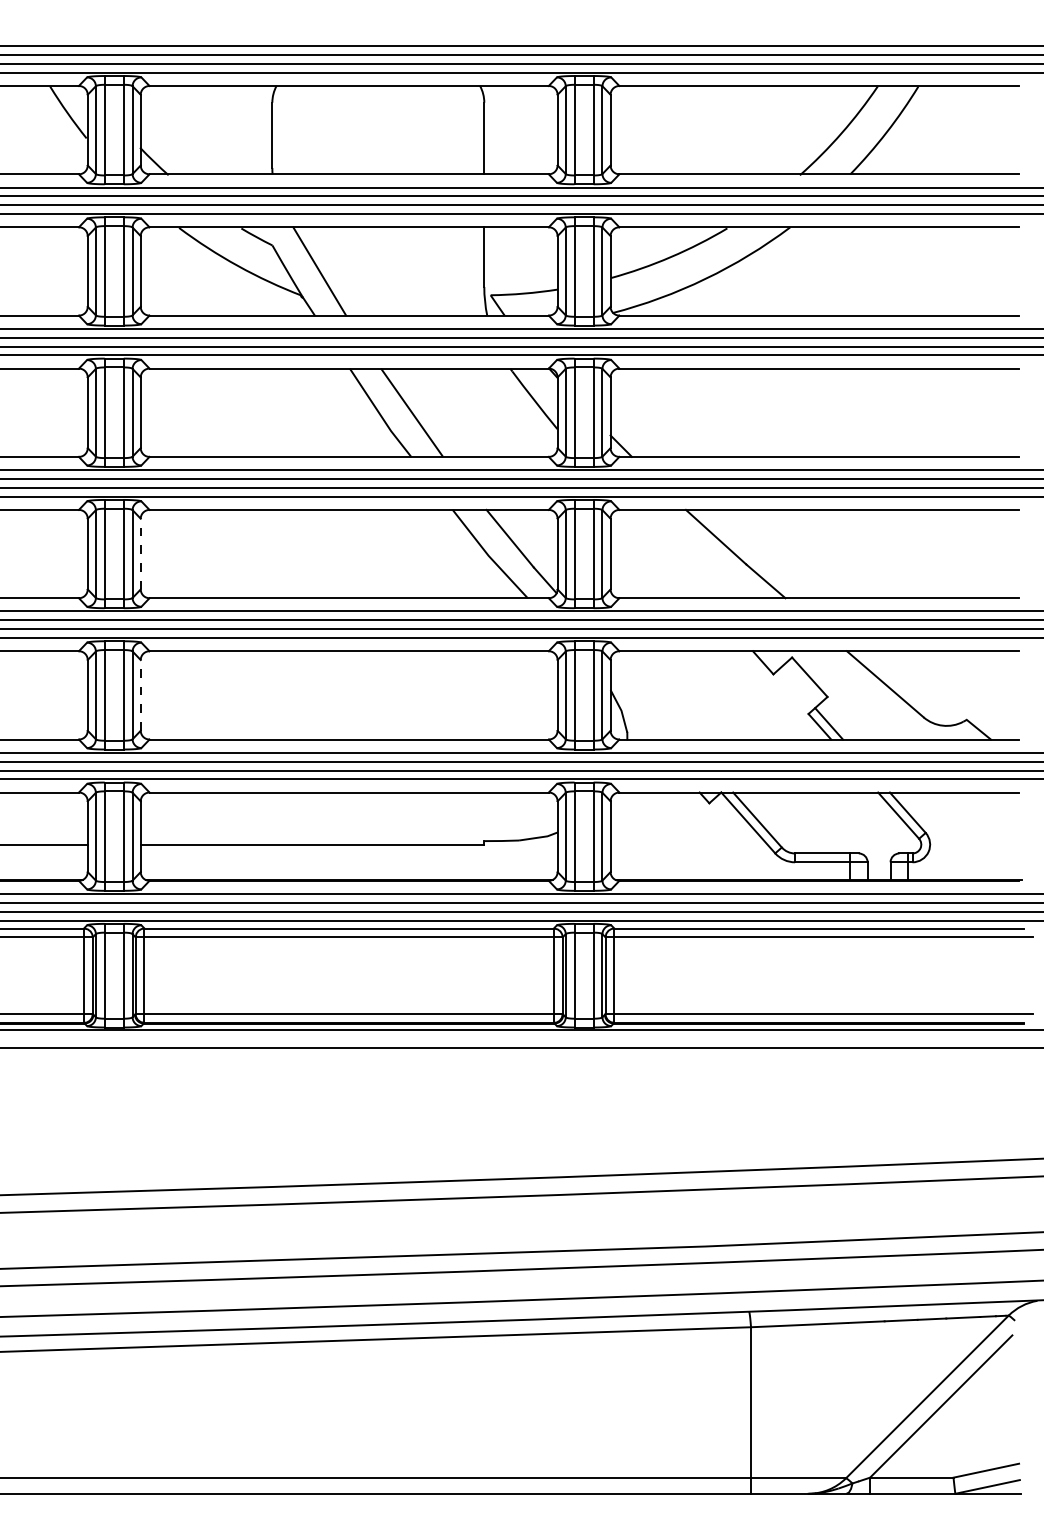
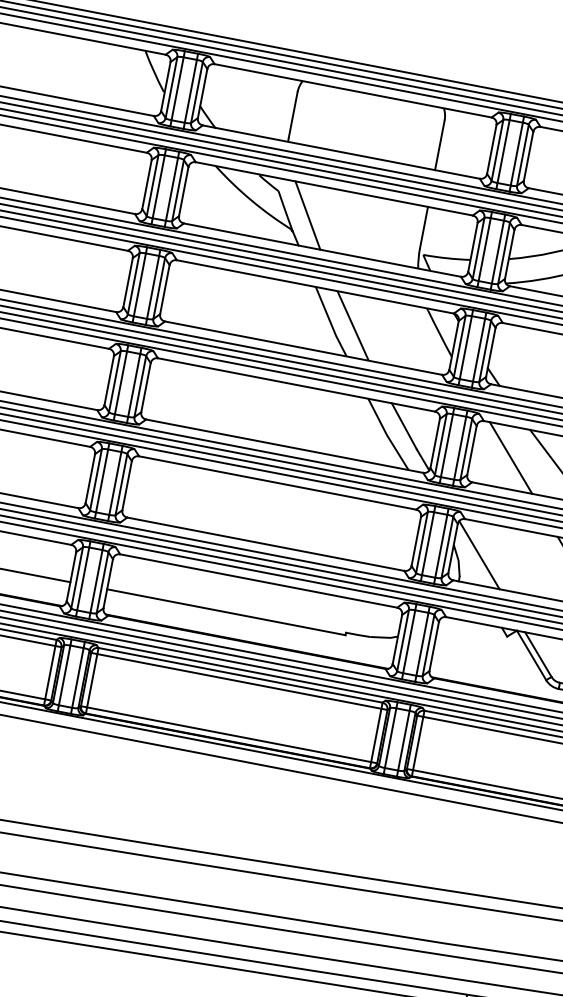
line: (140, 553) -> (145, 387), dashed -> solid
line: (666, 553) -> (510, 457), added
line: (140, 694) -> (127, 485), dashed -> solid
line: (648, 697) -> (479, 555), added

